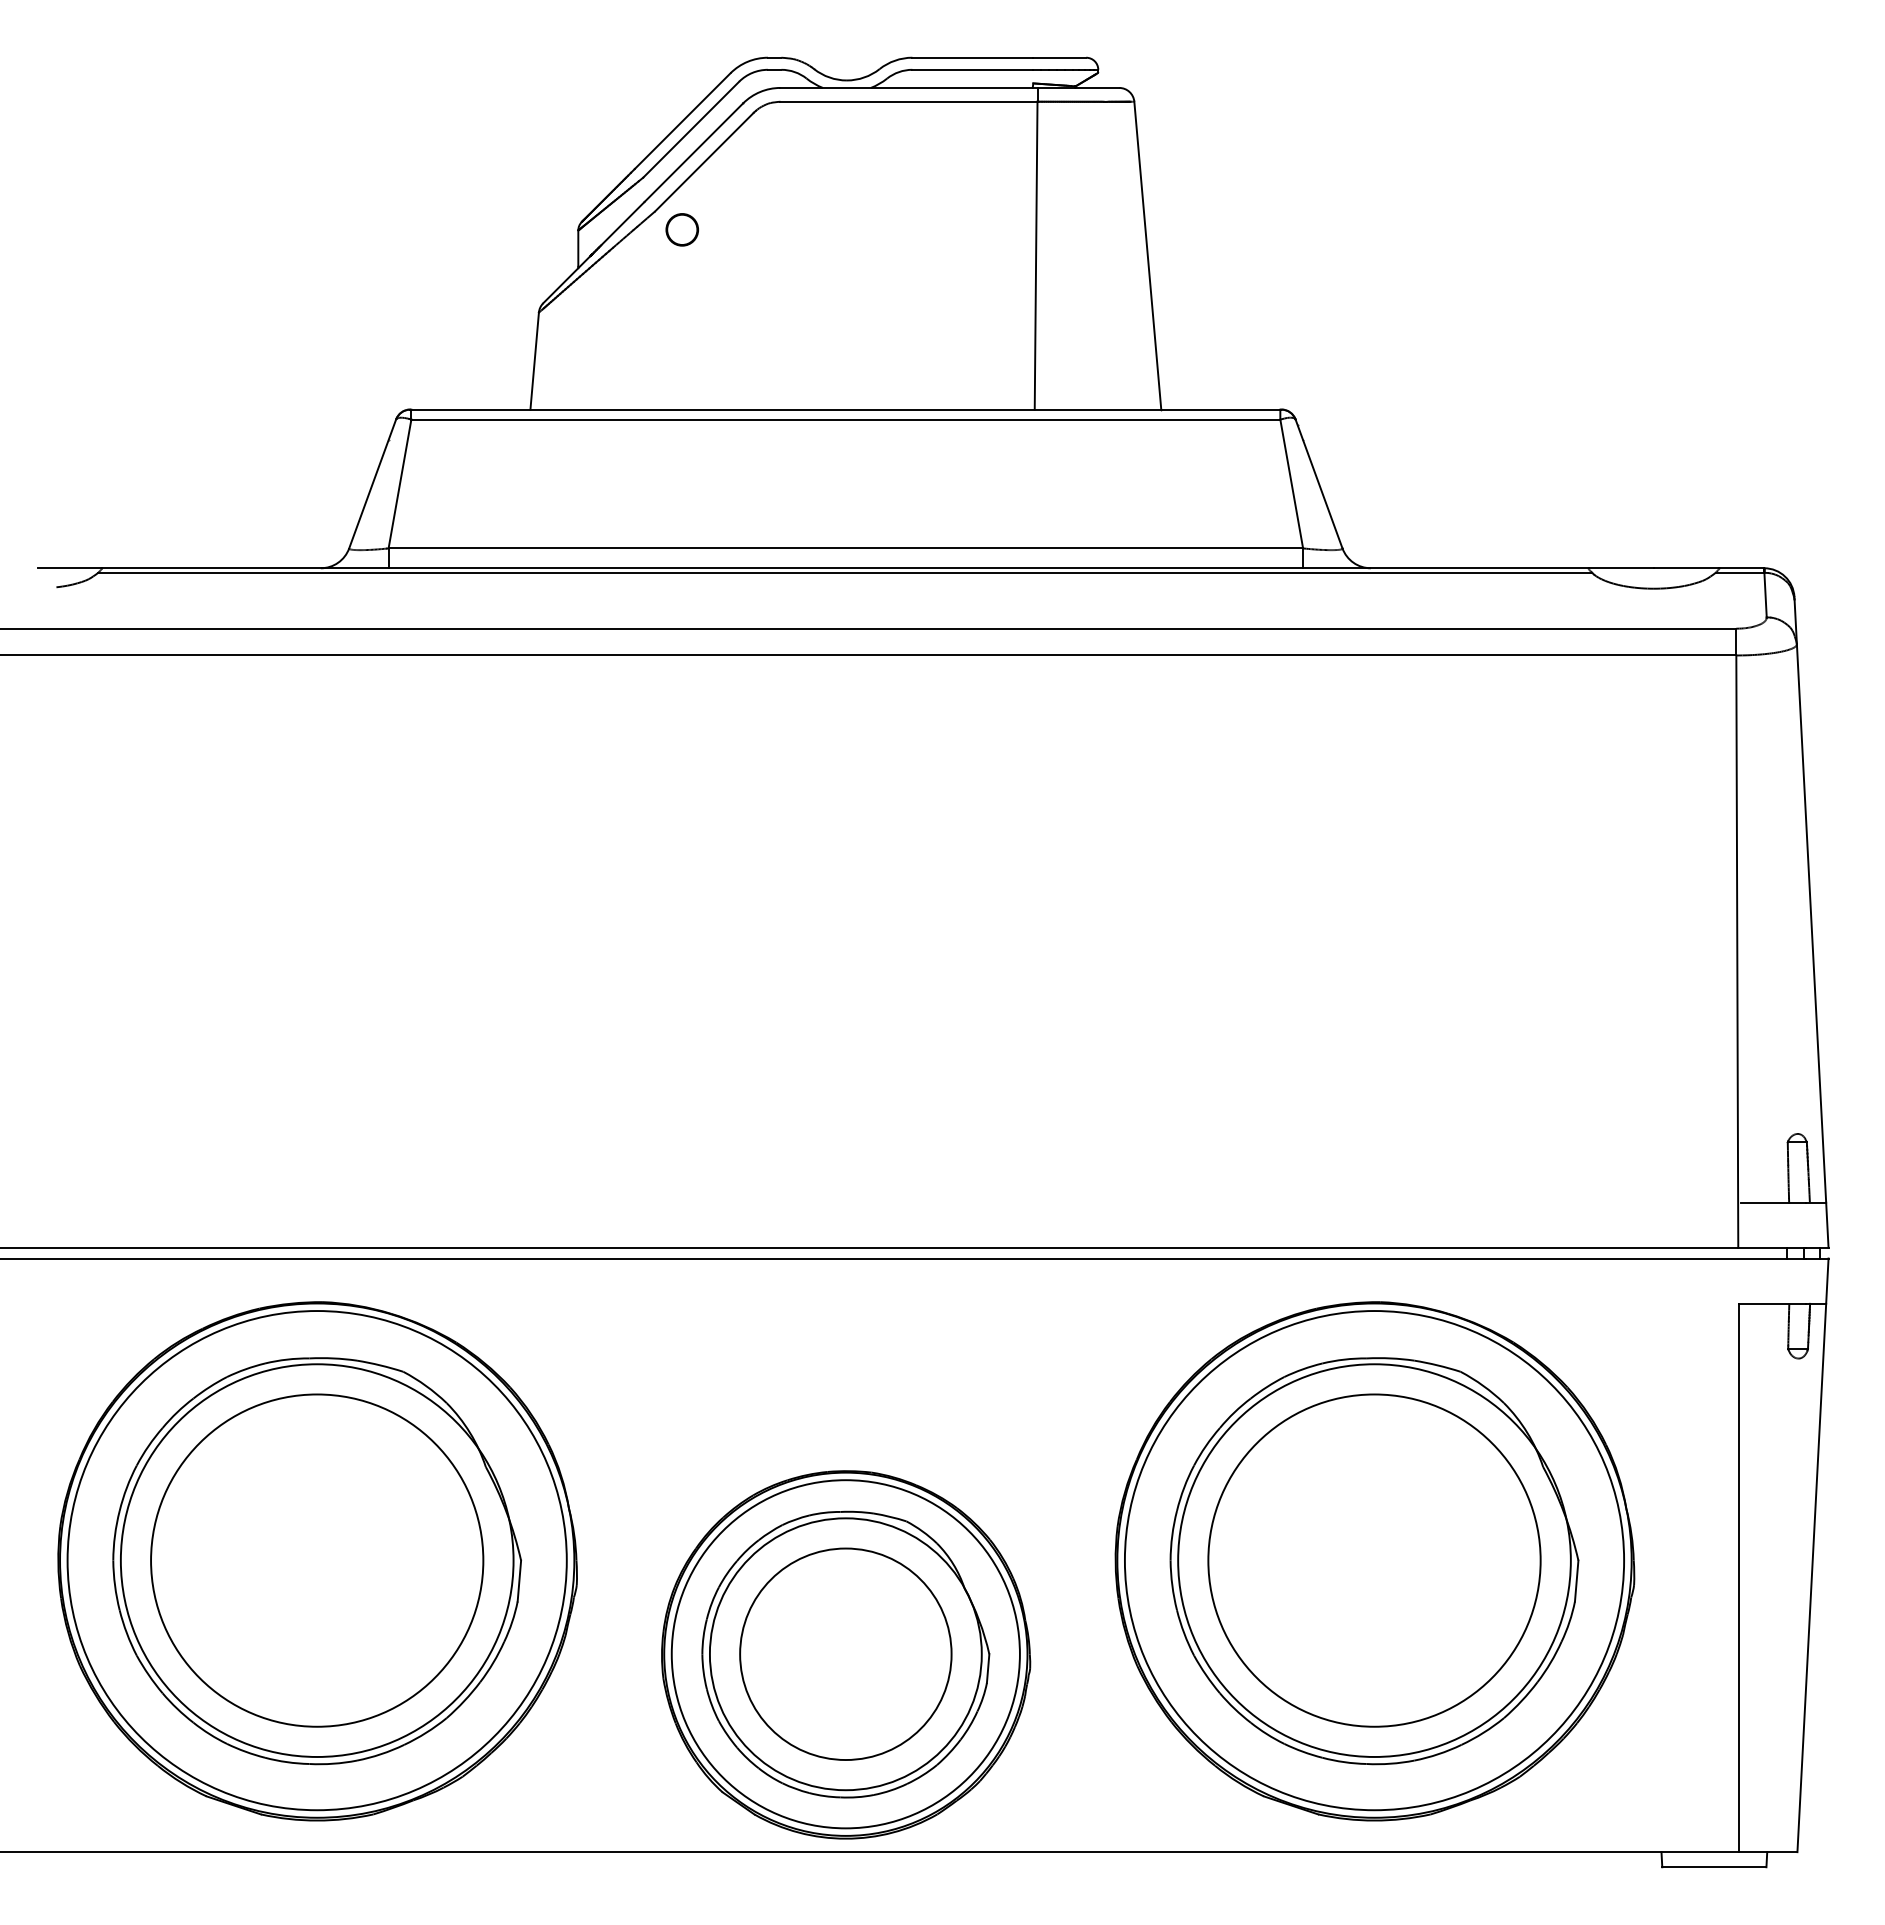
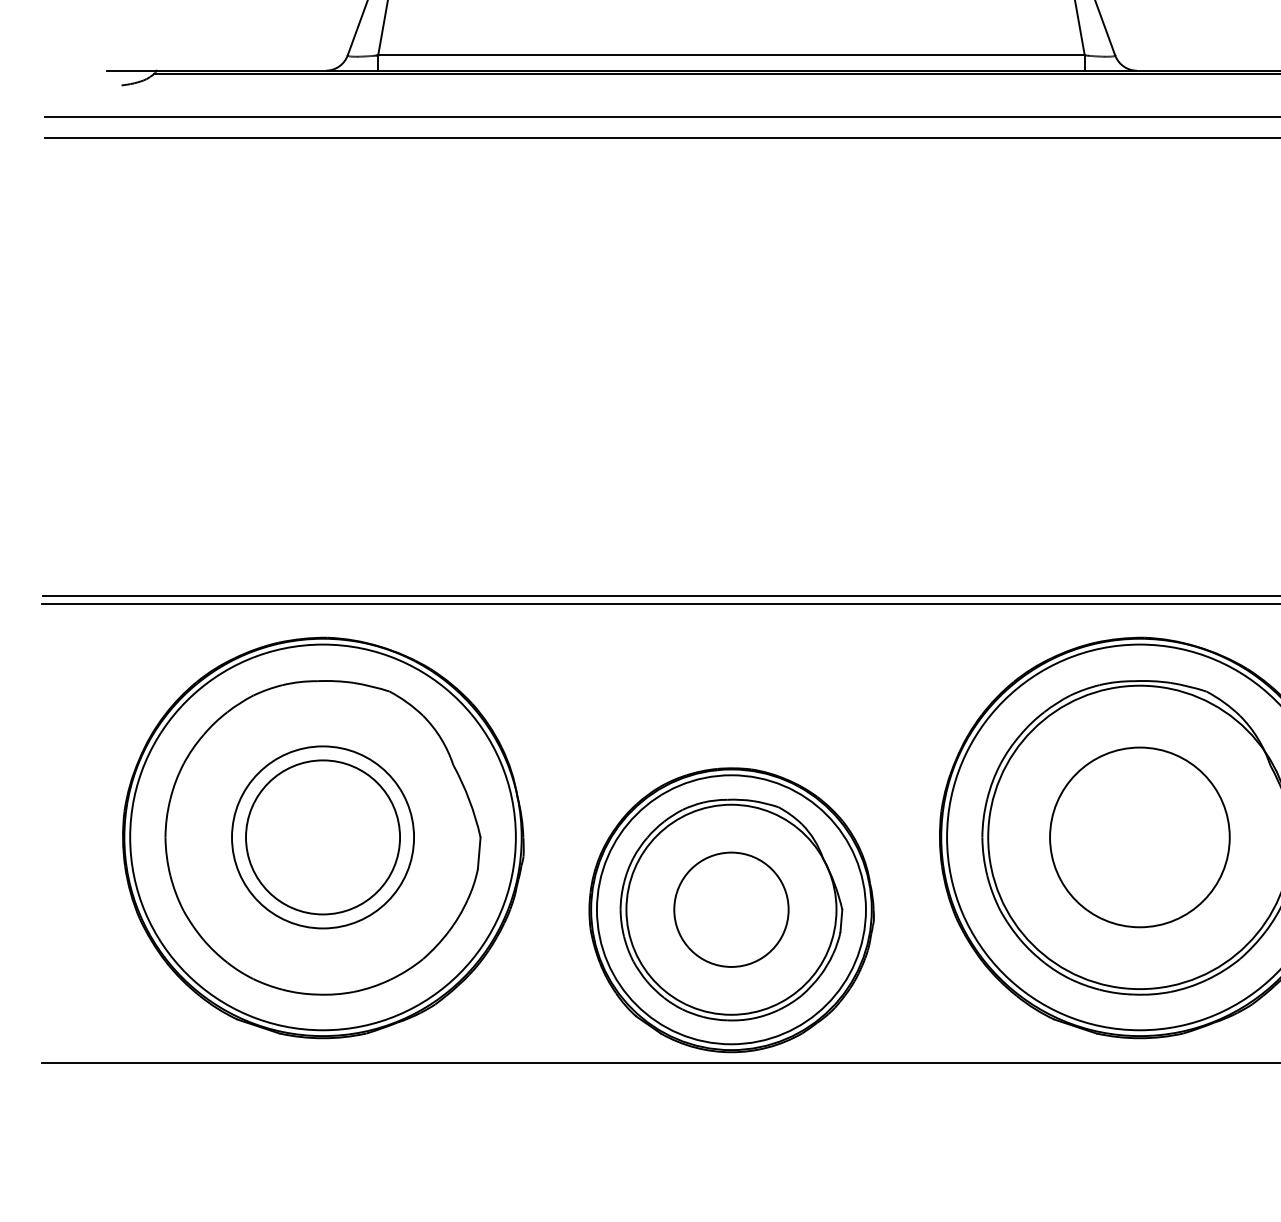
circle: (316, 1560) -> (322, 837), size x0.6
circle: (317, 1560) -> (323, 837), size x0.6
circle: (1374, 1560) -> (1139, 837), size x0.7
circle: (845, 1654) -> (731, 909), size x0.7

